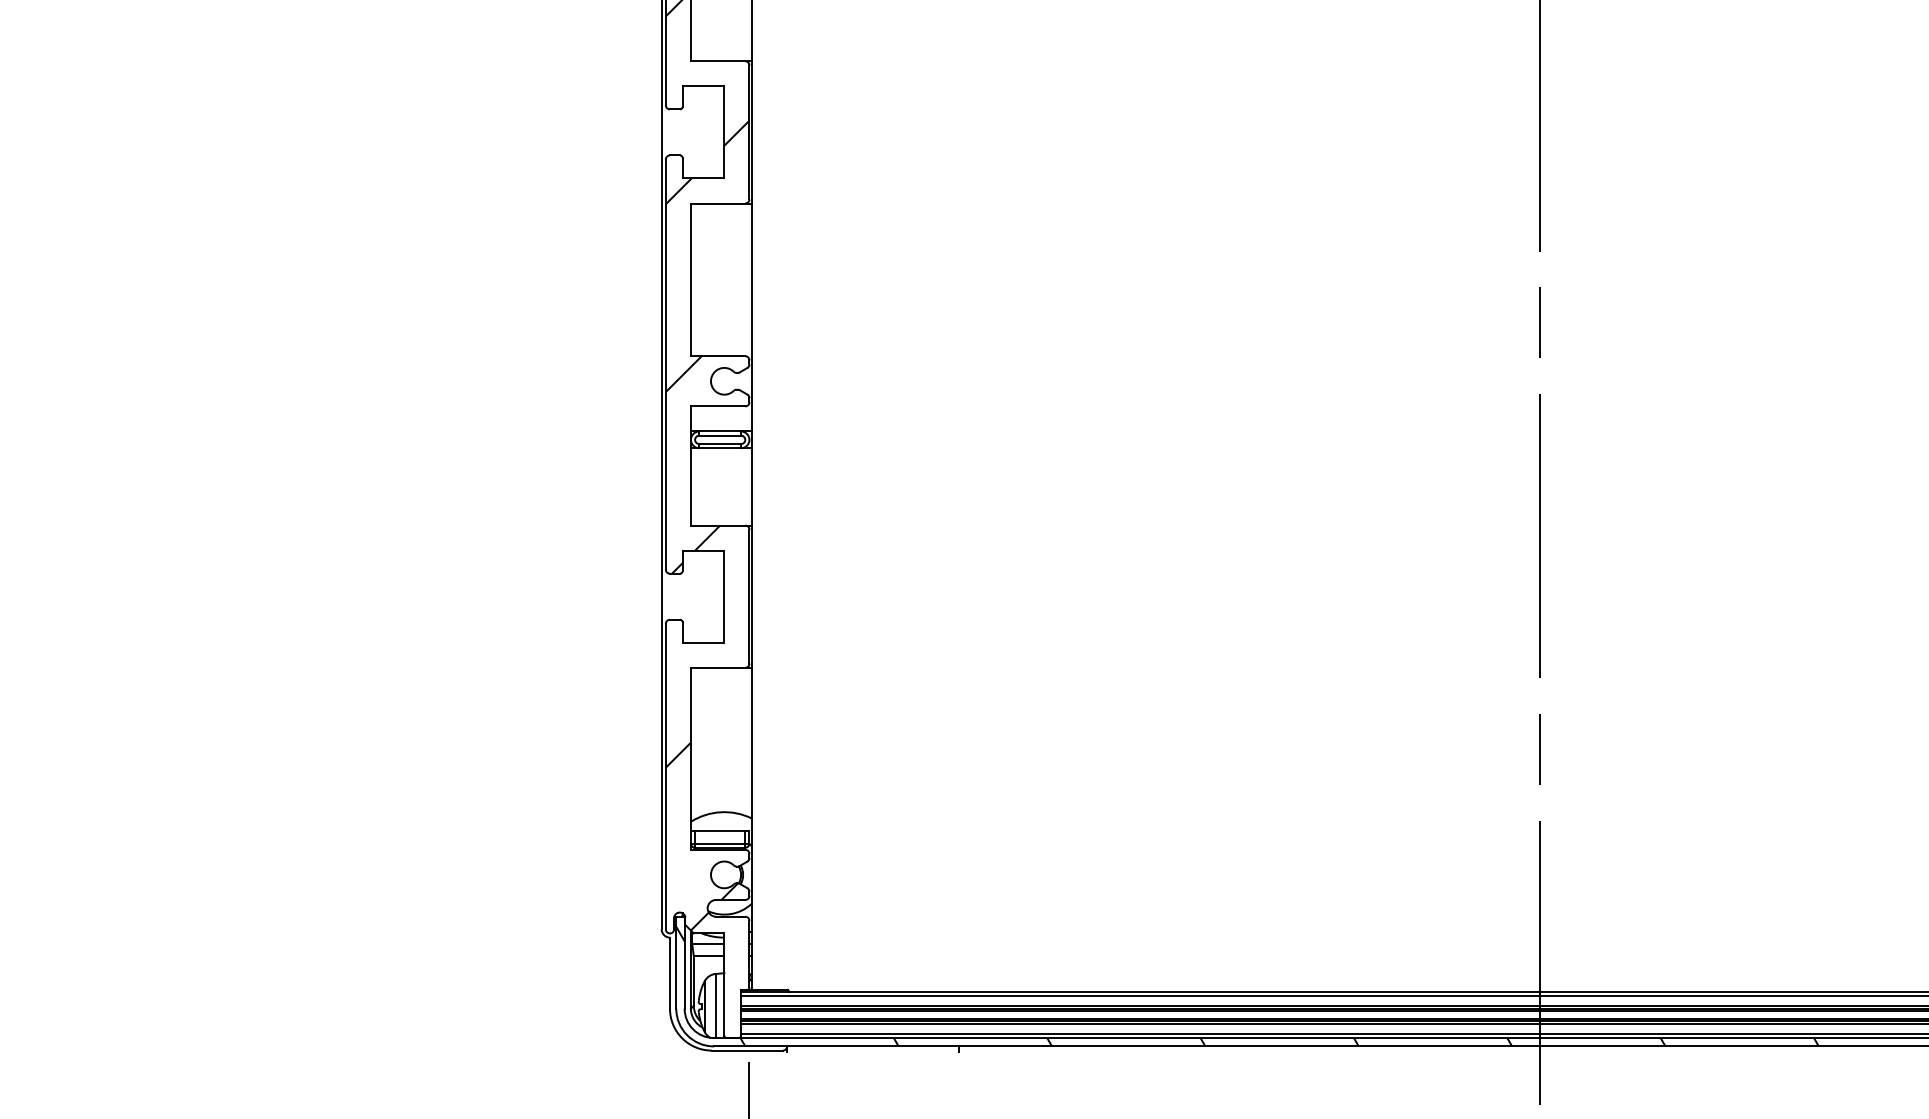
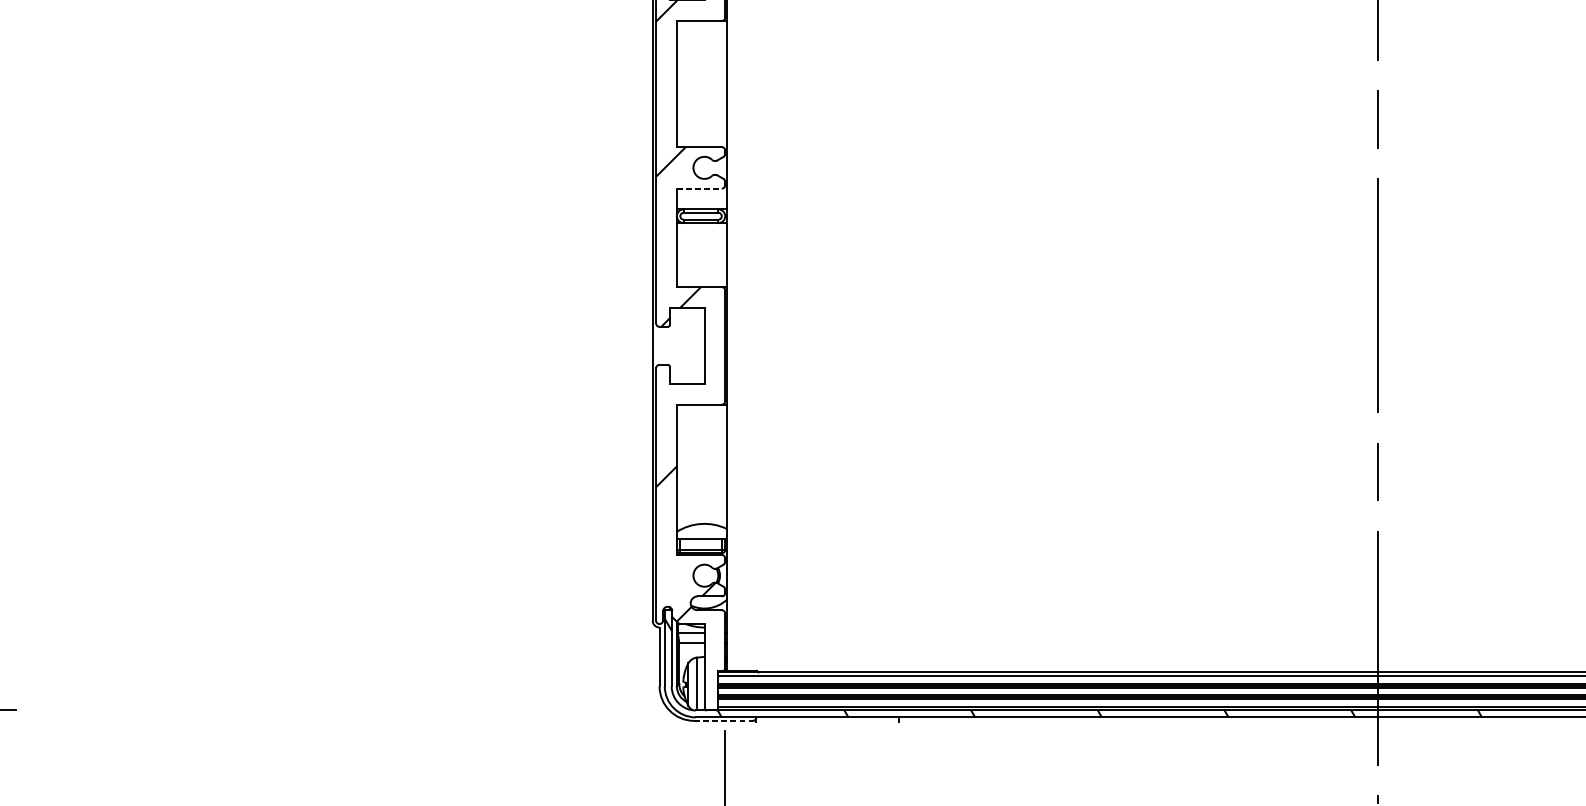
line: (718, 406) -> (699, 188), solid -> dashed
line: (747, 1050) -> (723, 720), solid -> dashed

